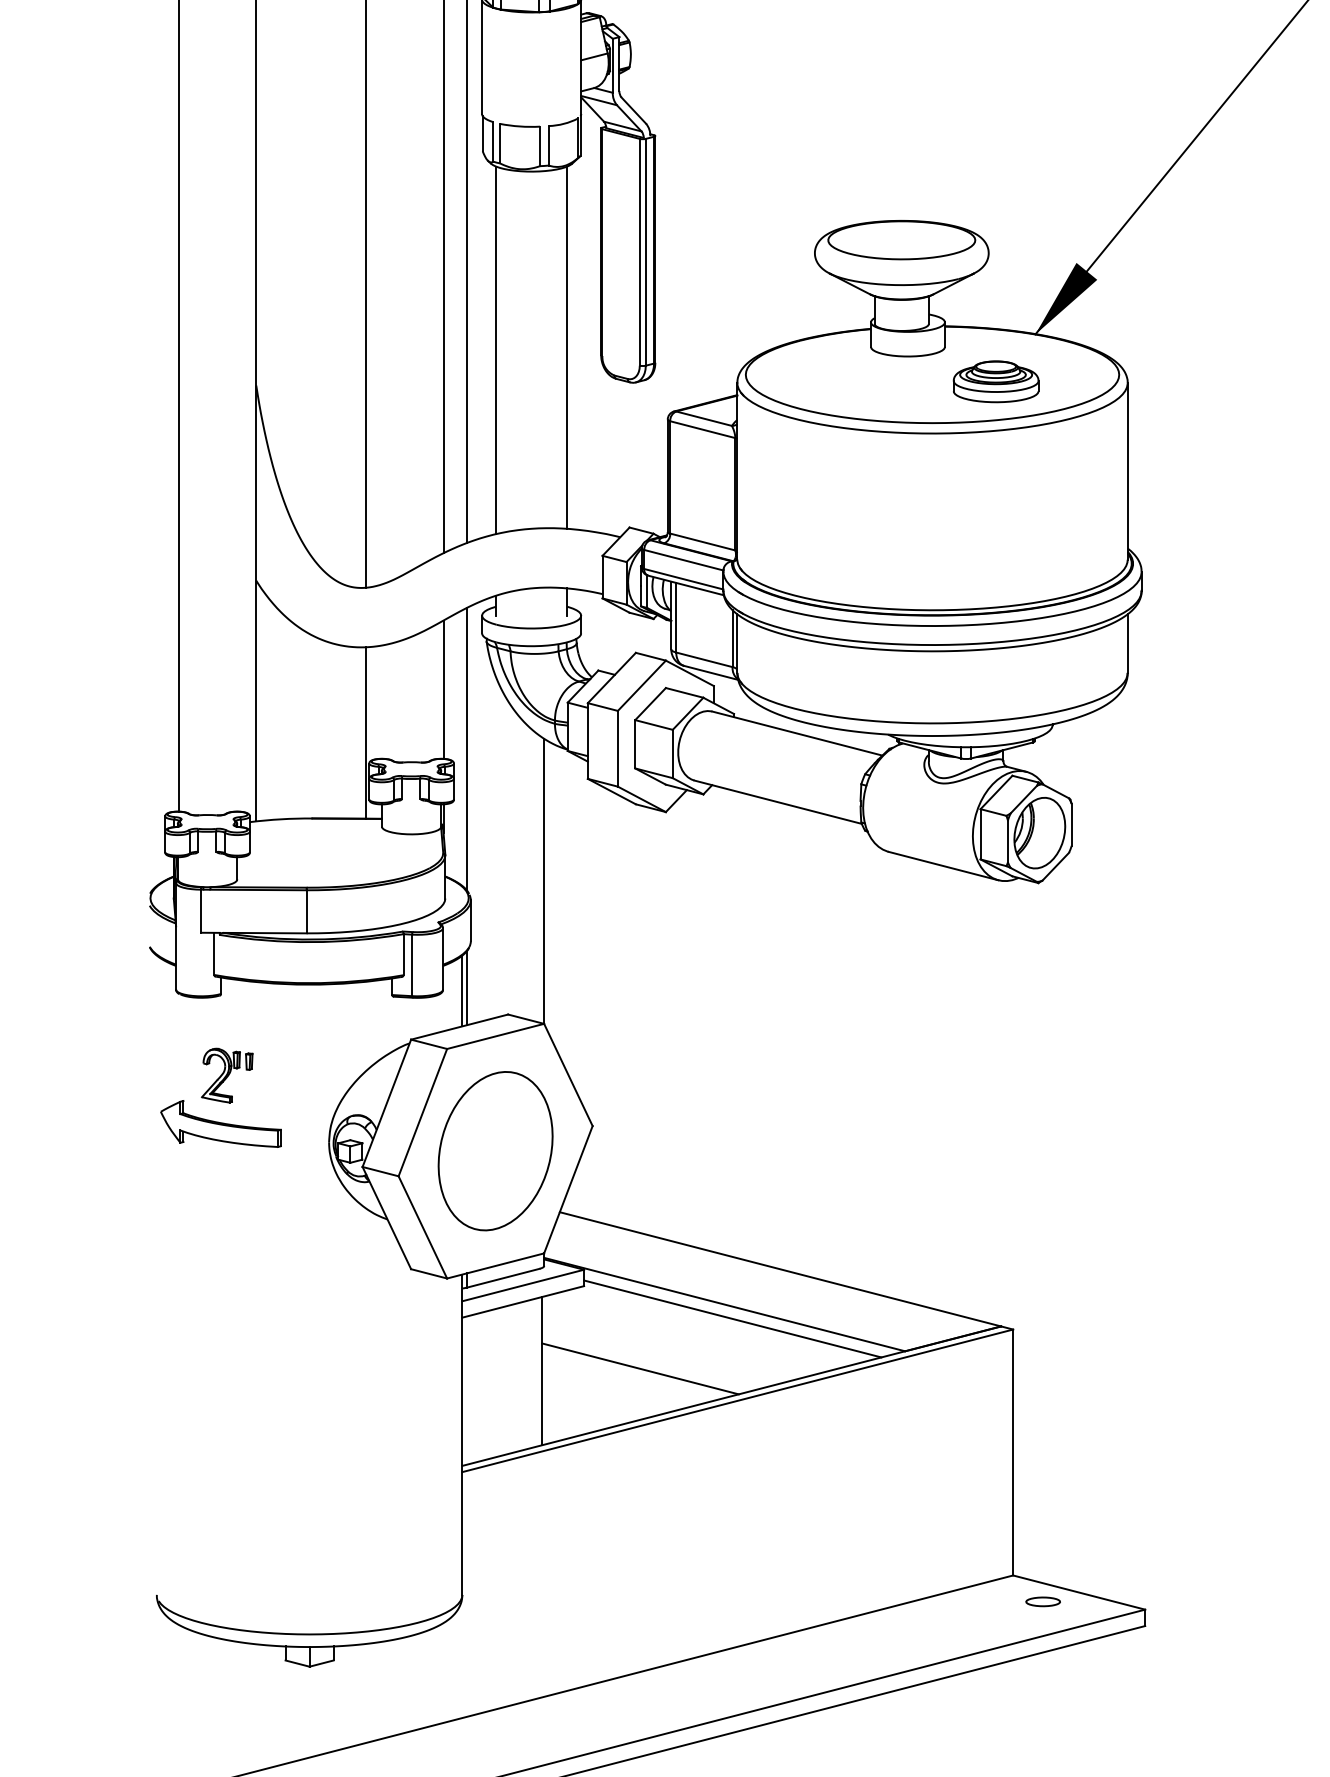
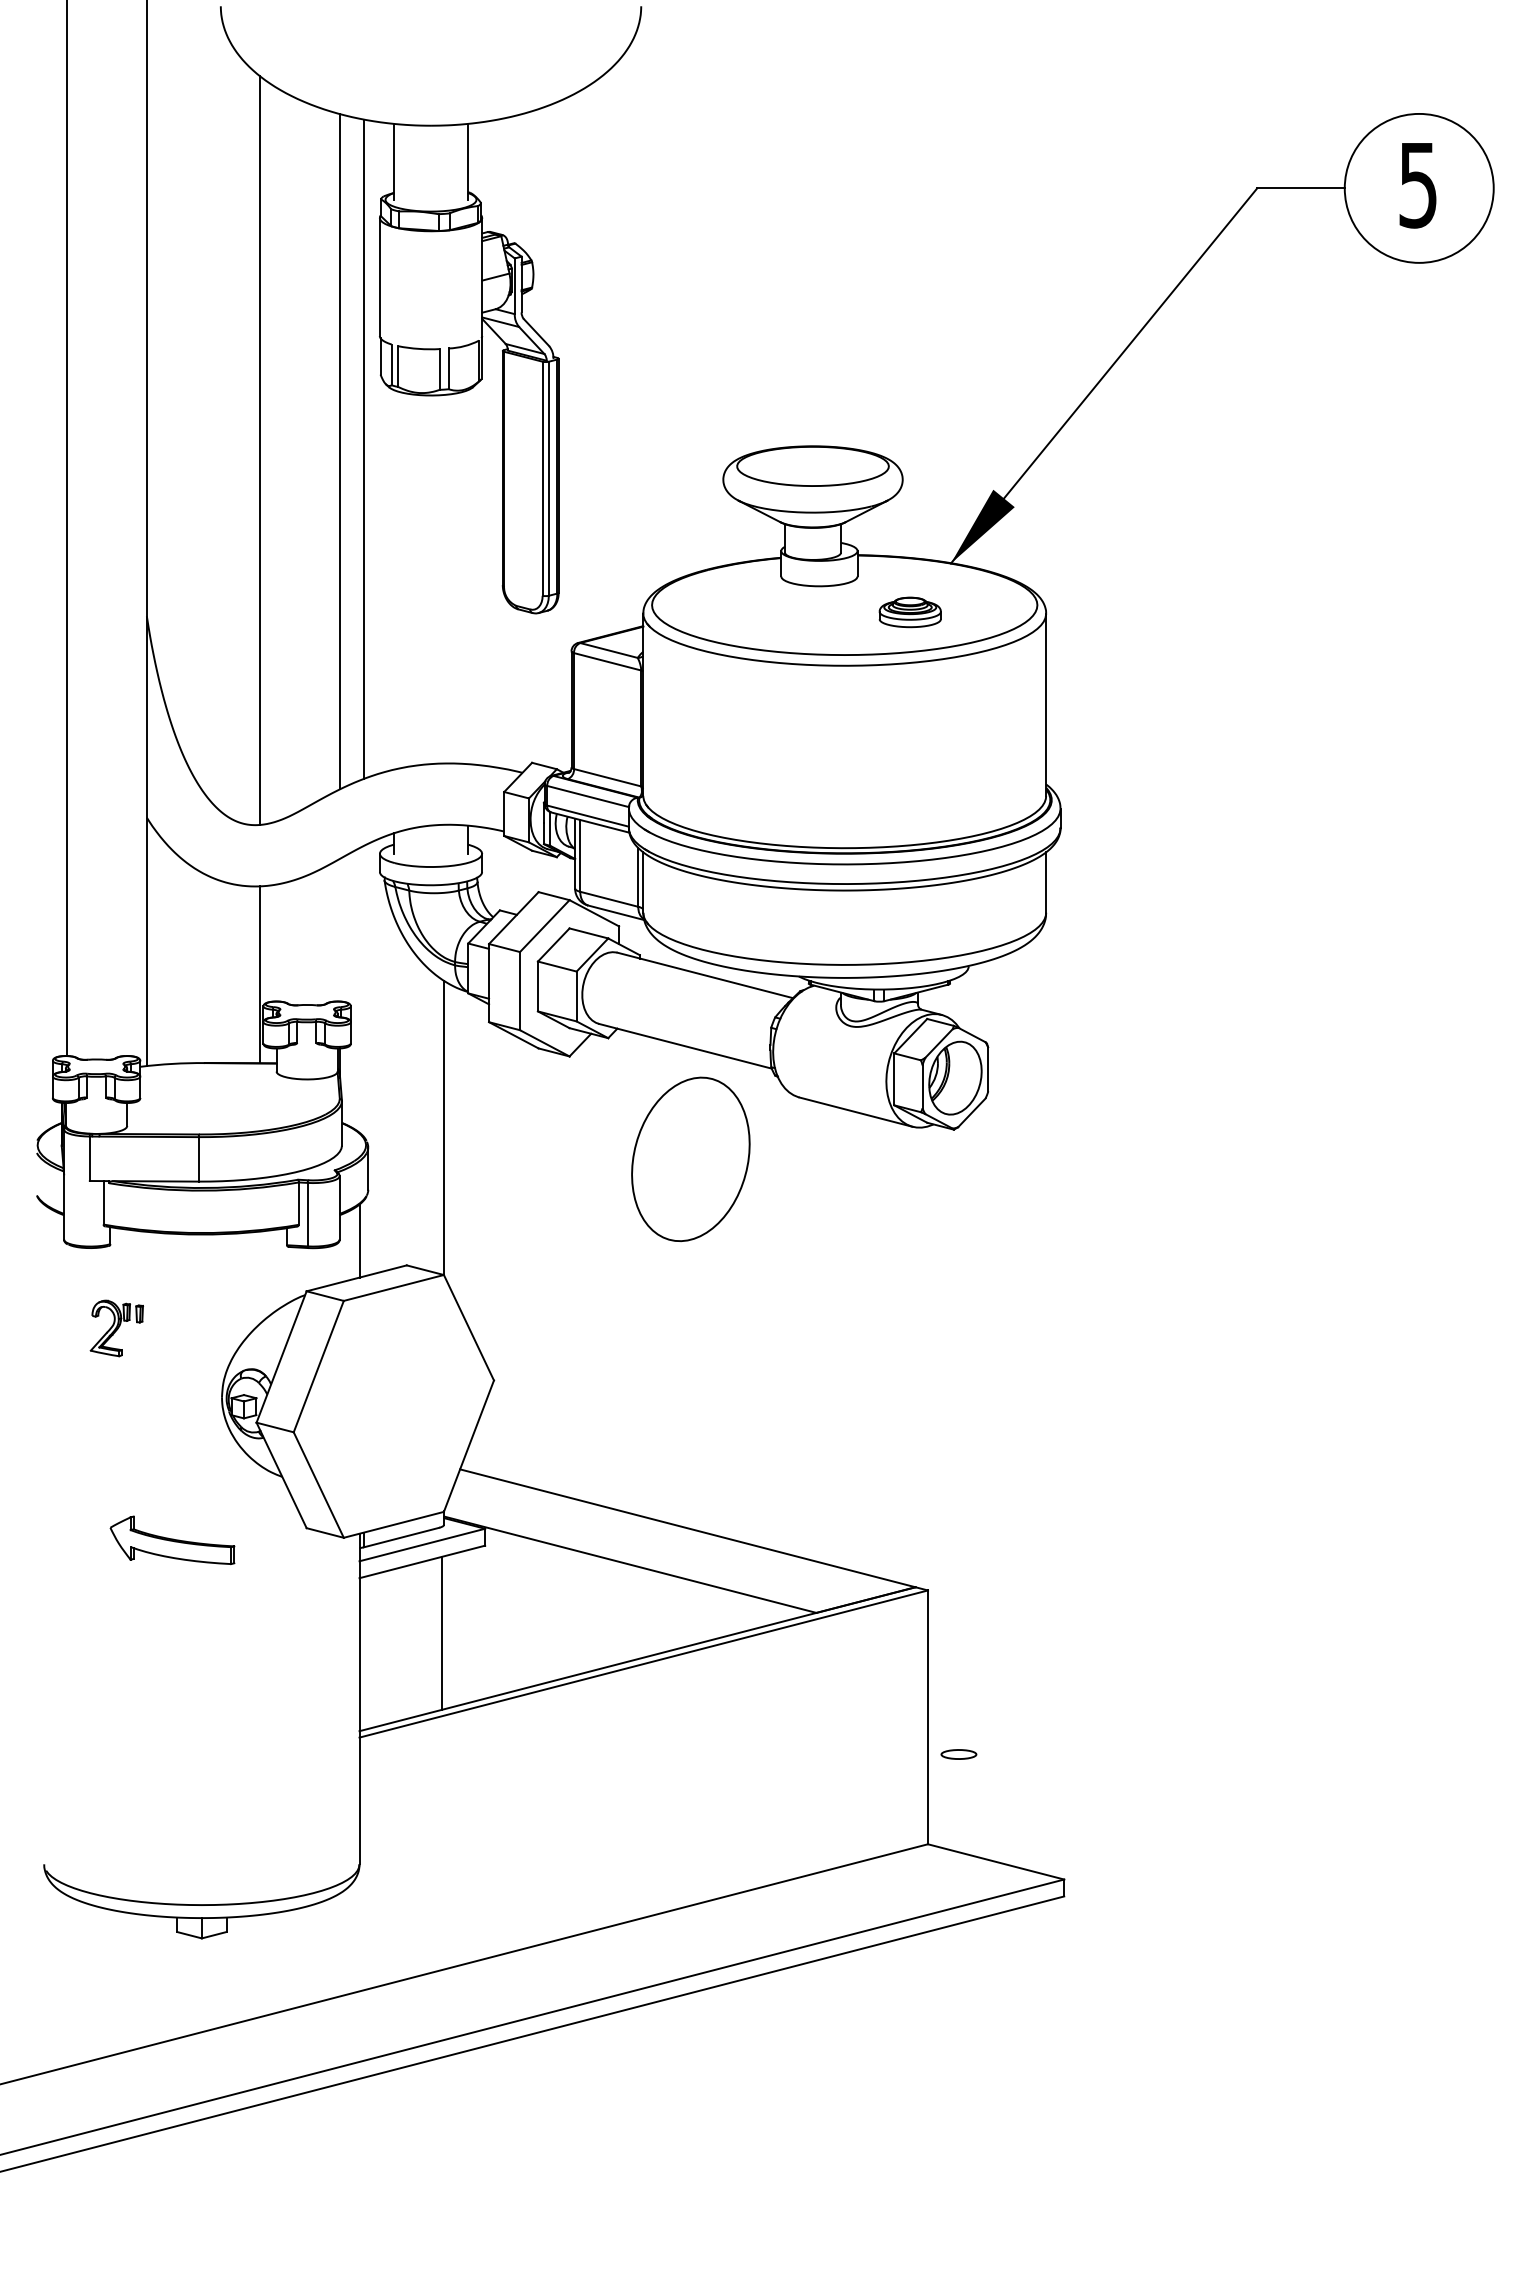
line: (566, 347) -> (467, 577), removed
line: (496, 349) -> (394, 579), removed
part: (995, 381) -> (909, 612), size x0.7
line: (443, 689) -> (340, 929), removed
line: (466, 748) -> (363, 990), removed
line: (466, 988) -> (363, 1238), removed
part: (221, 1124) -> (172, 1540), moved
part: (495, 1151) -> (690, 1159), moved
line: (732, 1318) -> (638, 1579), removed
line: (639, 1368) -> (542, 1630), removed
part: (1042, 1601) -> (958, 1754), moved

